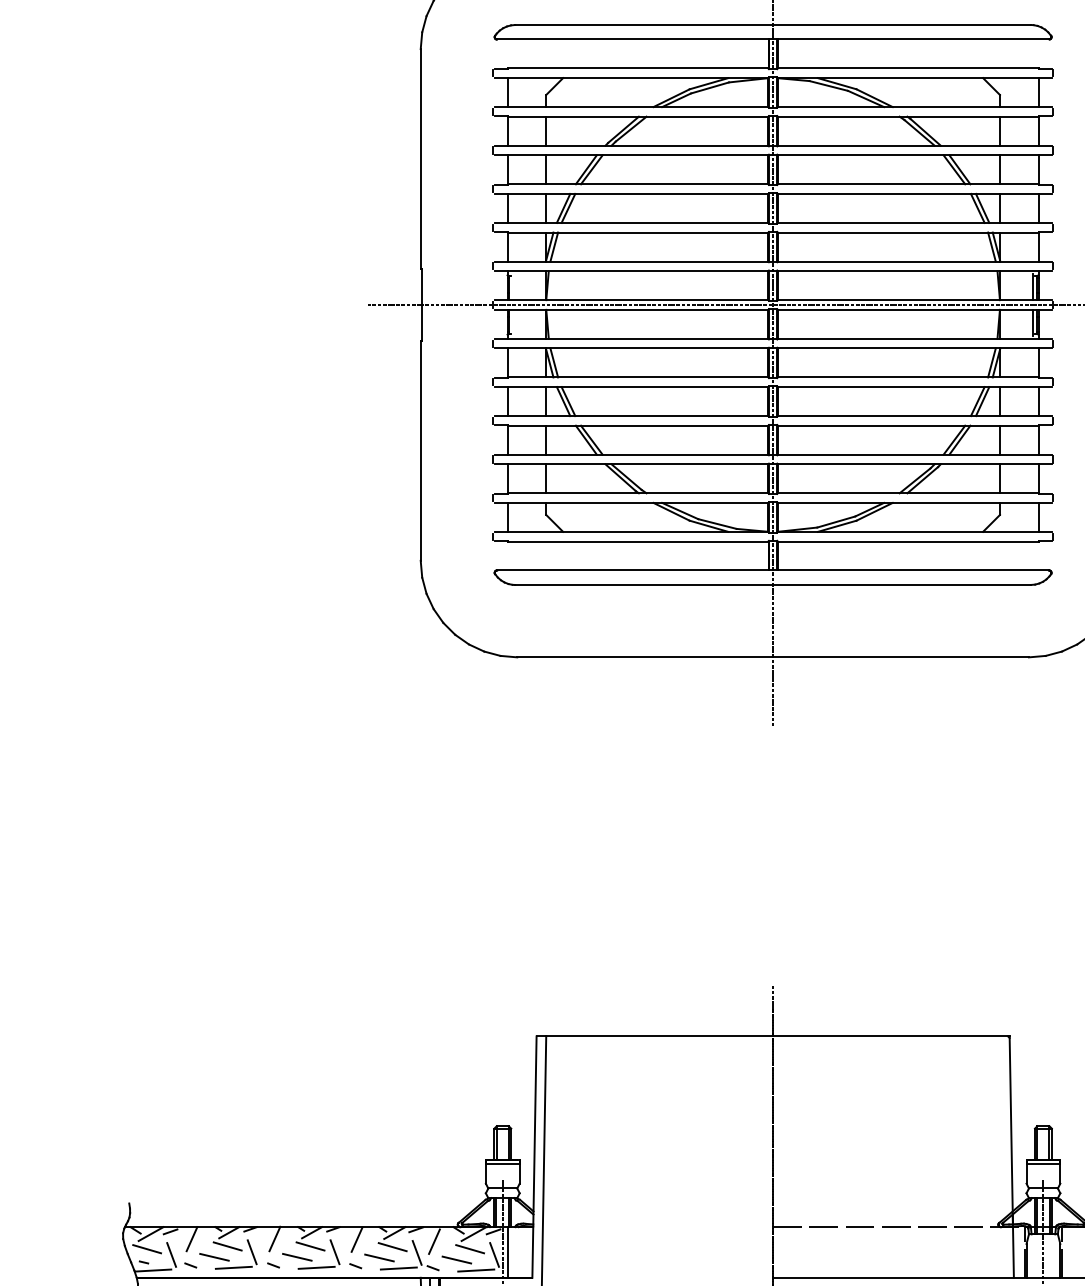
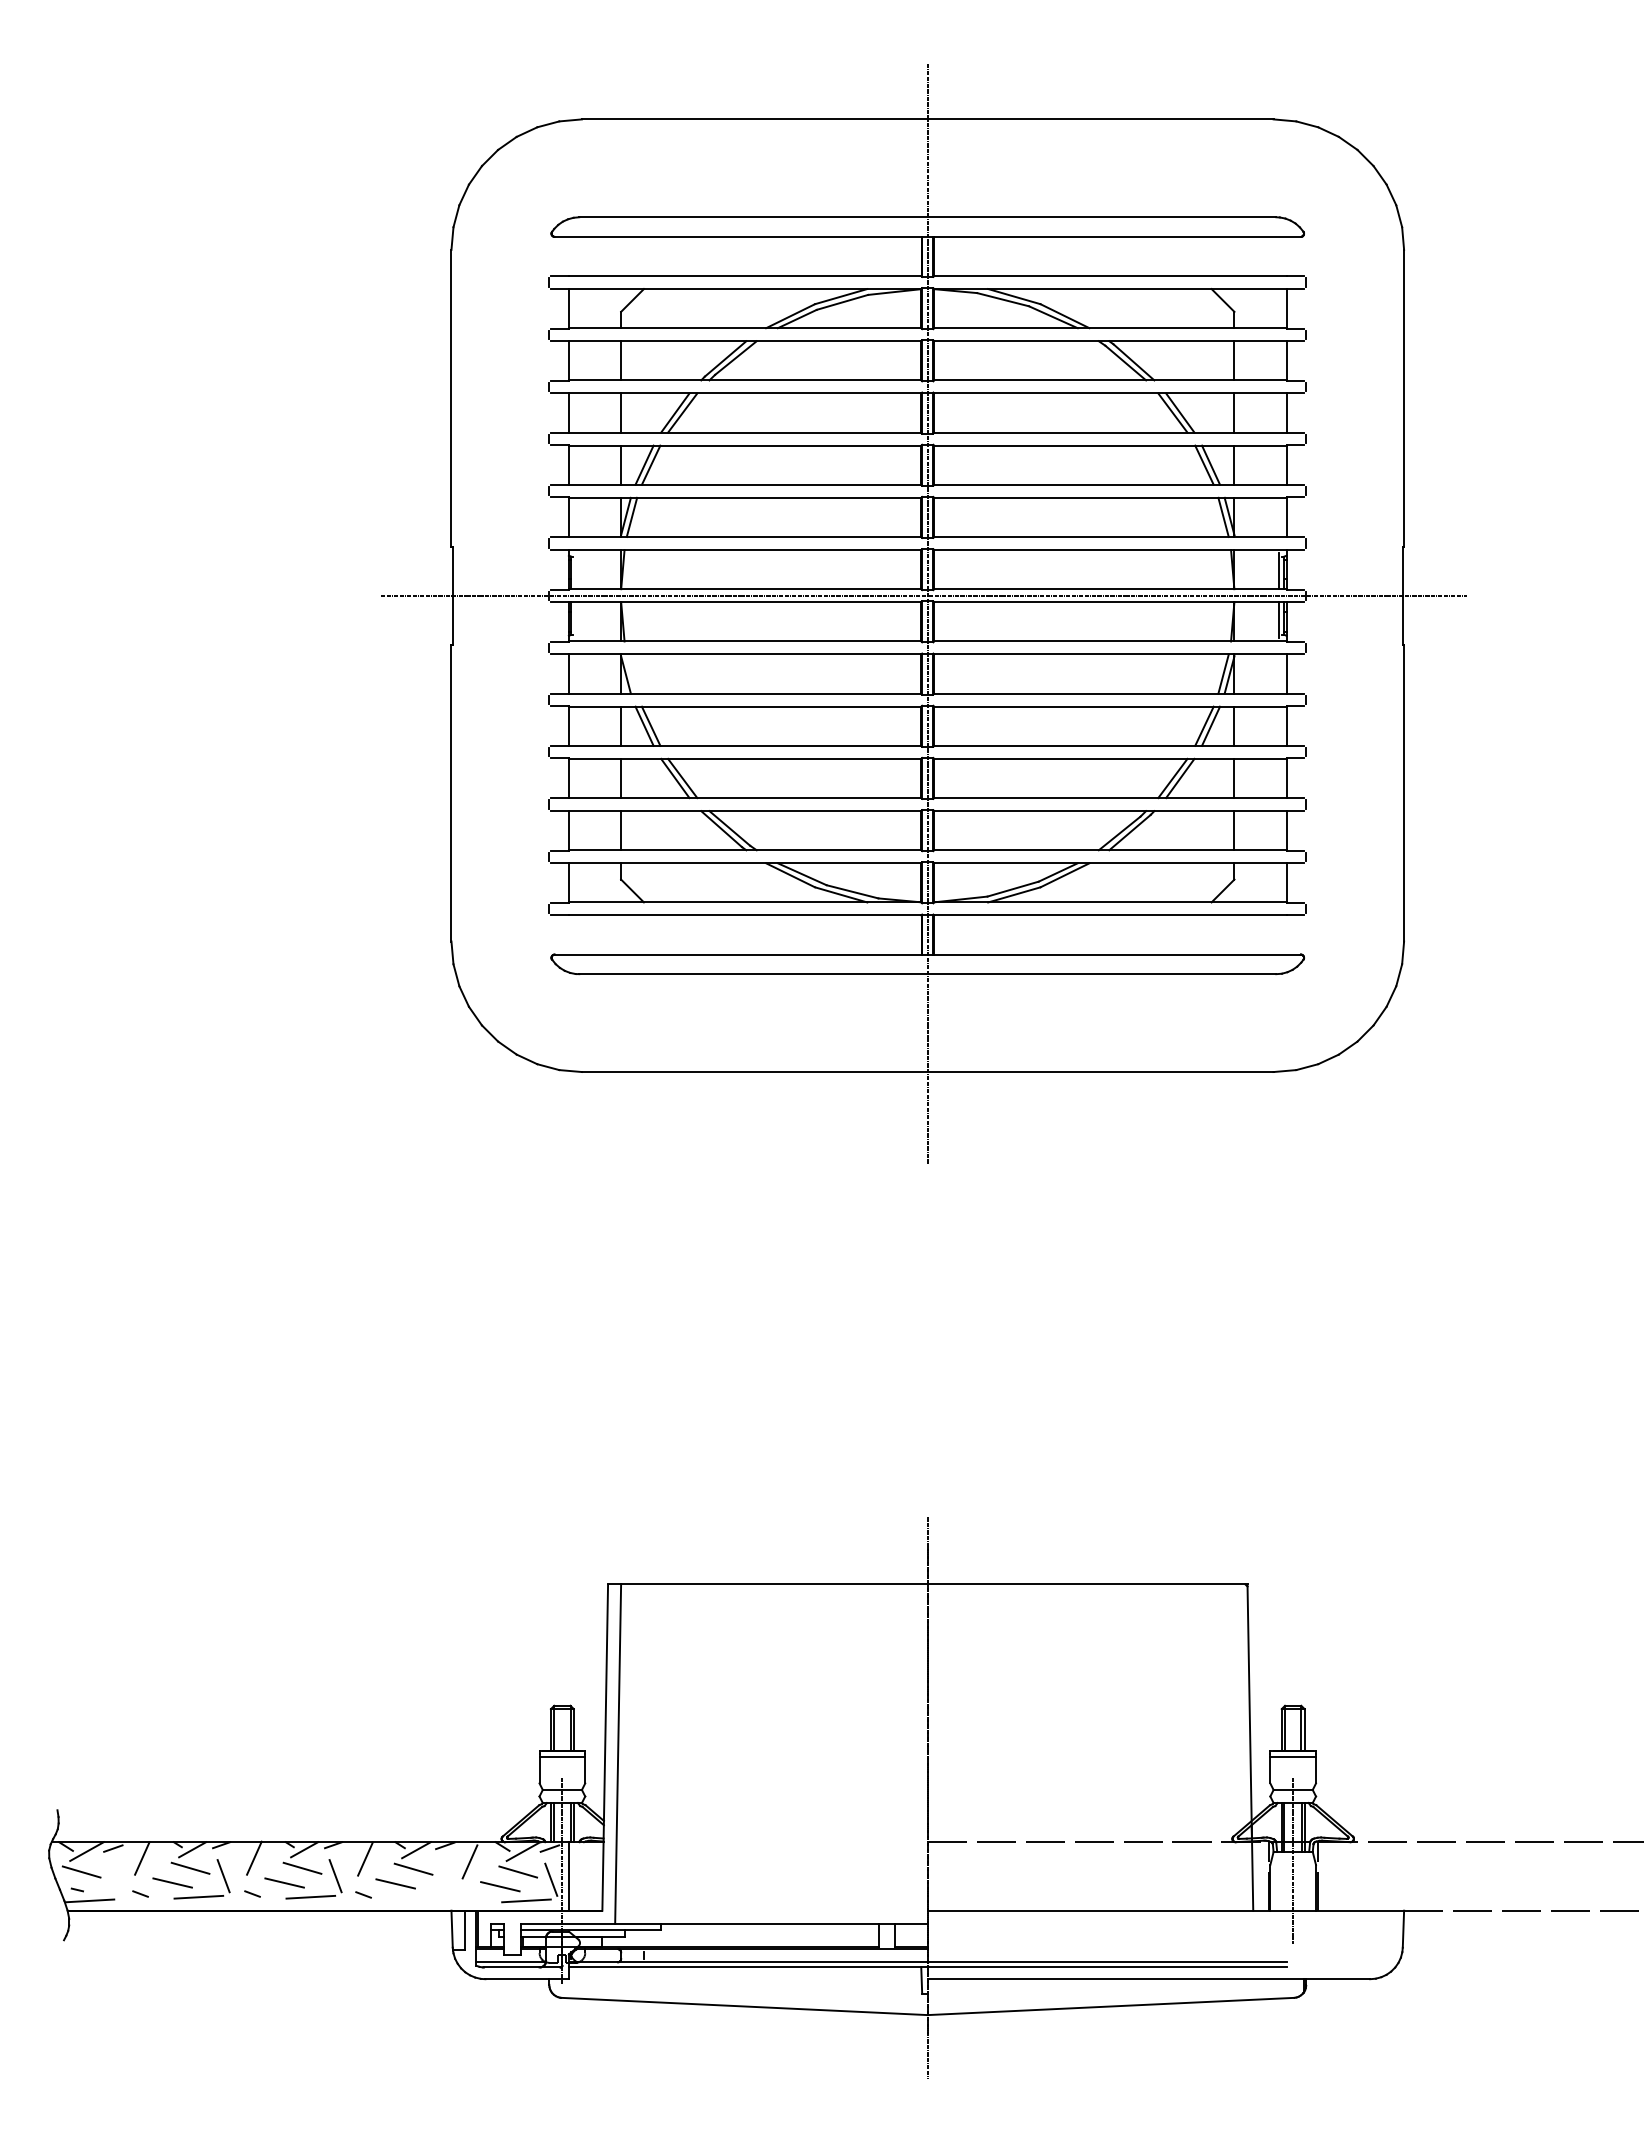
line: (553, 362) -> (631, 673), removed
part: (416, 1253) -> (445, 1877), removed
line: (171, 1254) -> (114, 1879), removed

